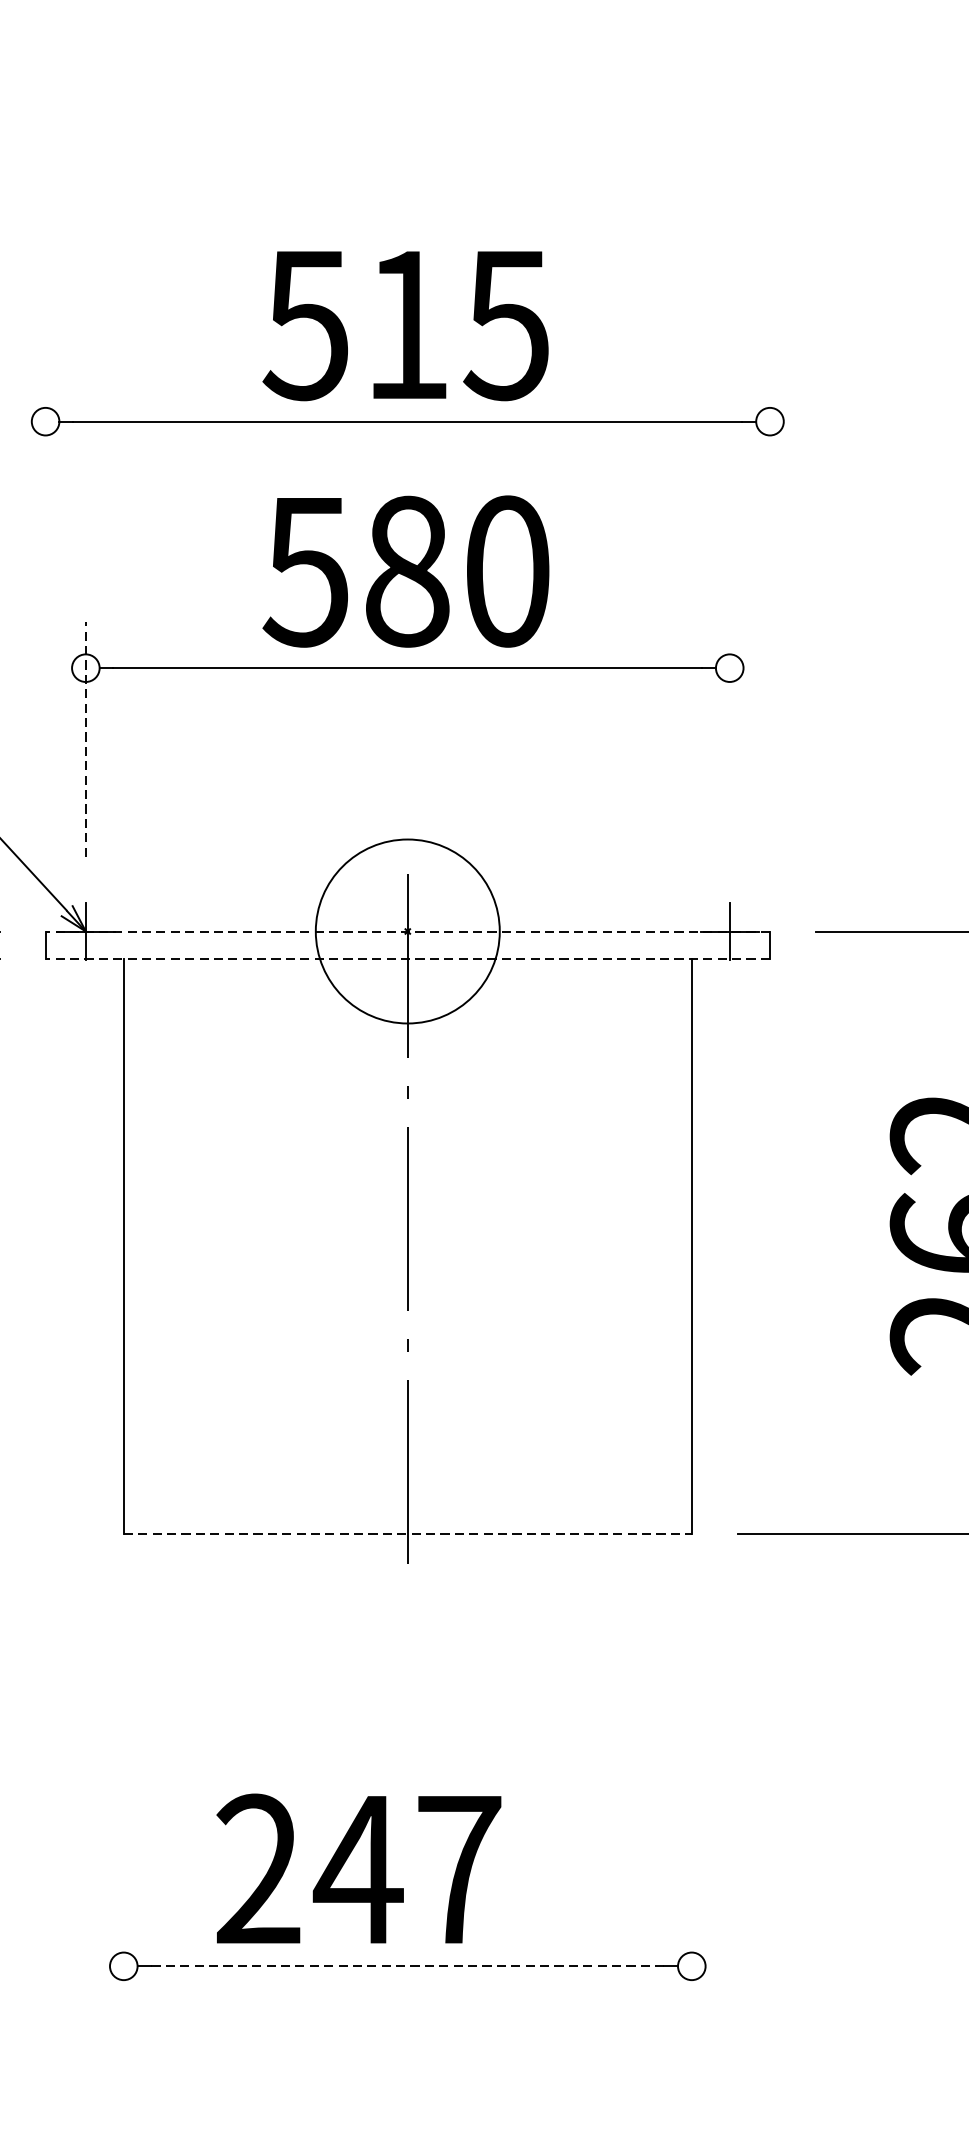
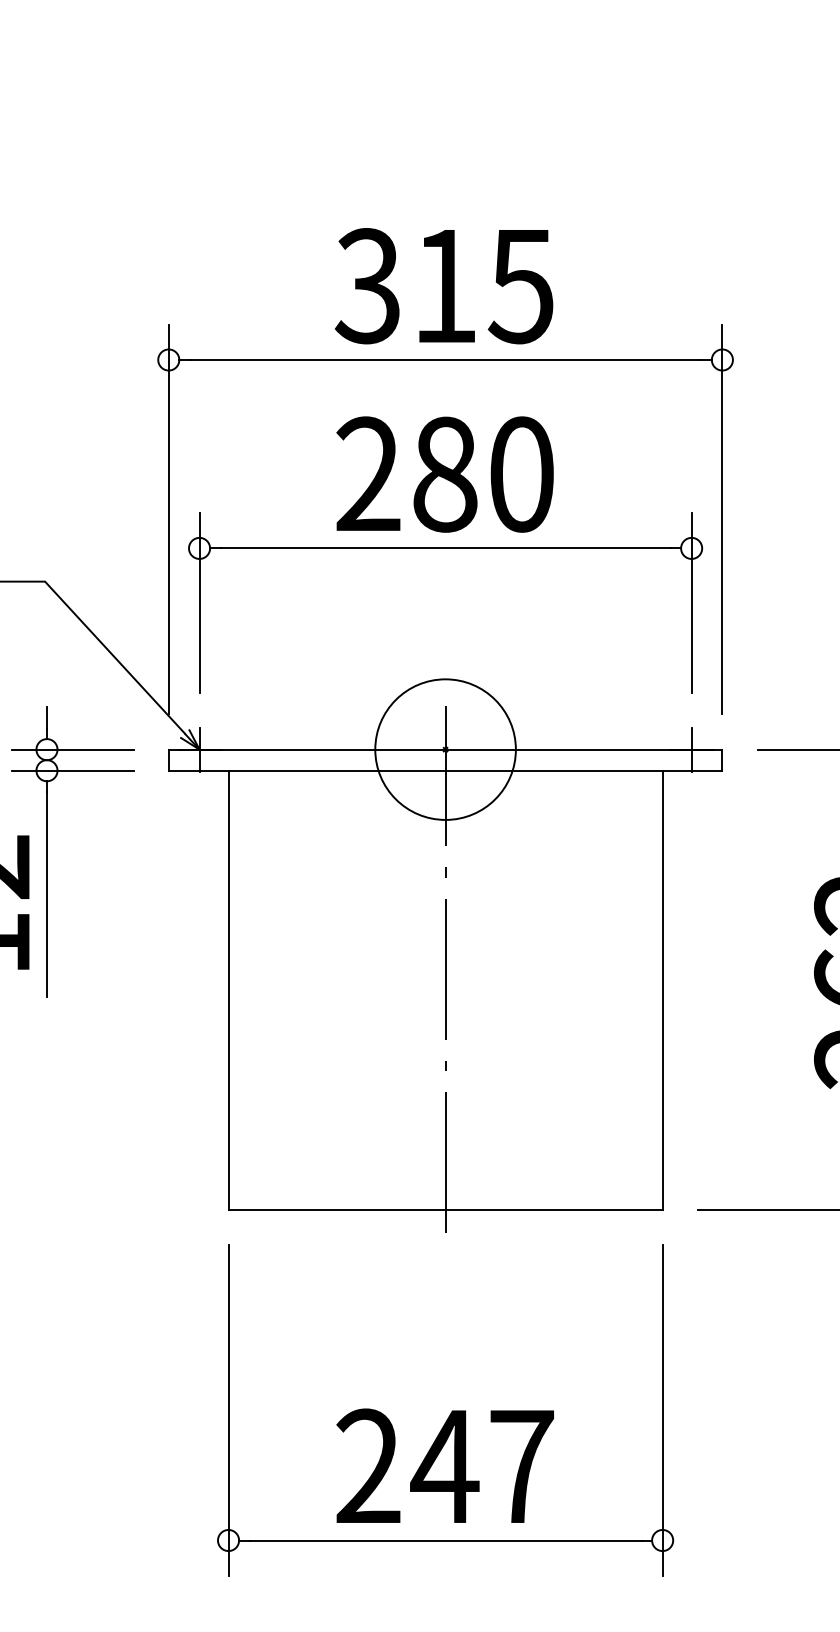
text: (304, 325) -> (366, 286), 515 -> 315
text: (305, 571) -> (367, 474), 580 -> 280
line: (45, 630) -> (168, 519), added
line: (770, 630) -> (722, 519), added
line: (85, 738) -> (199, 602), dashed -> solid
line: (729, 738) -> (691, 602), added
line: (407, 931) -> (445, 749), dashed -> solid
line: (407, 958) -> (445, 770), dashed -> solid
line: (408, 1534) -> (446, 1210), dashed -> solid
line: (123, 1796) -> (228, 1410), added
line: (691, 1796) -> (662, 1410), added
text: (357, 1868) -> (444, 1465), moved
line: (407, 1966) -> (445, 1540), dashed -> solid

